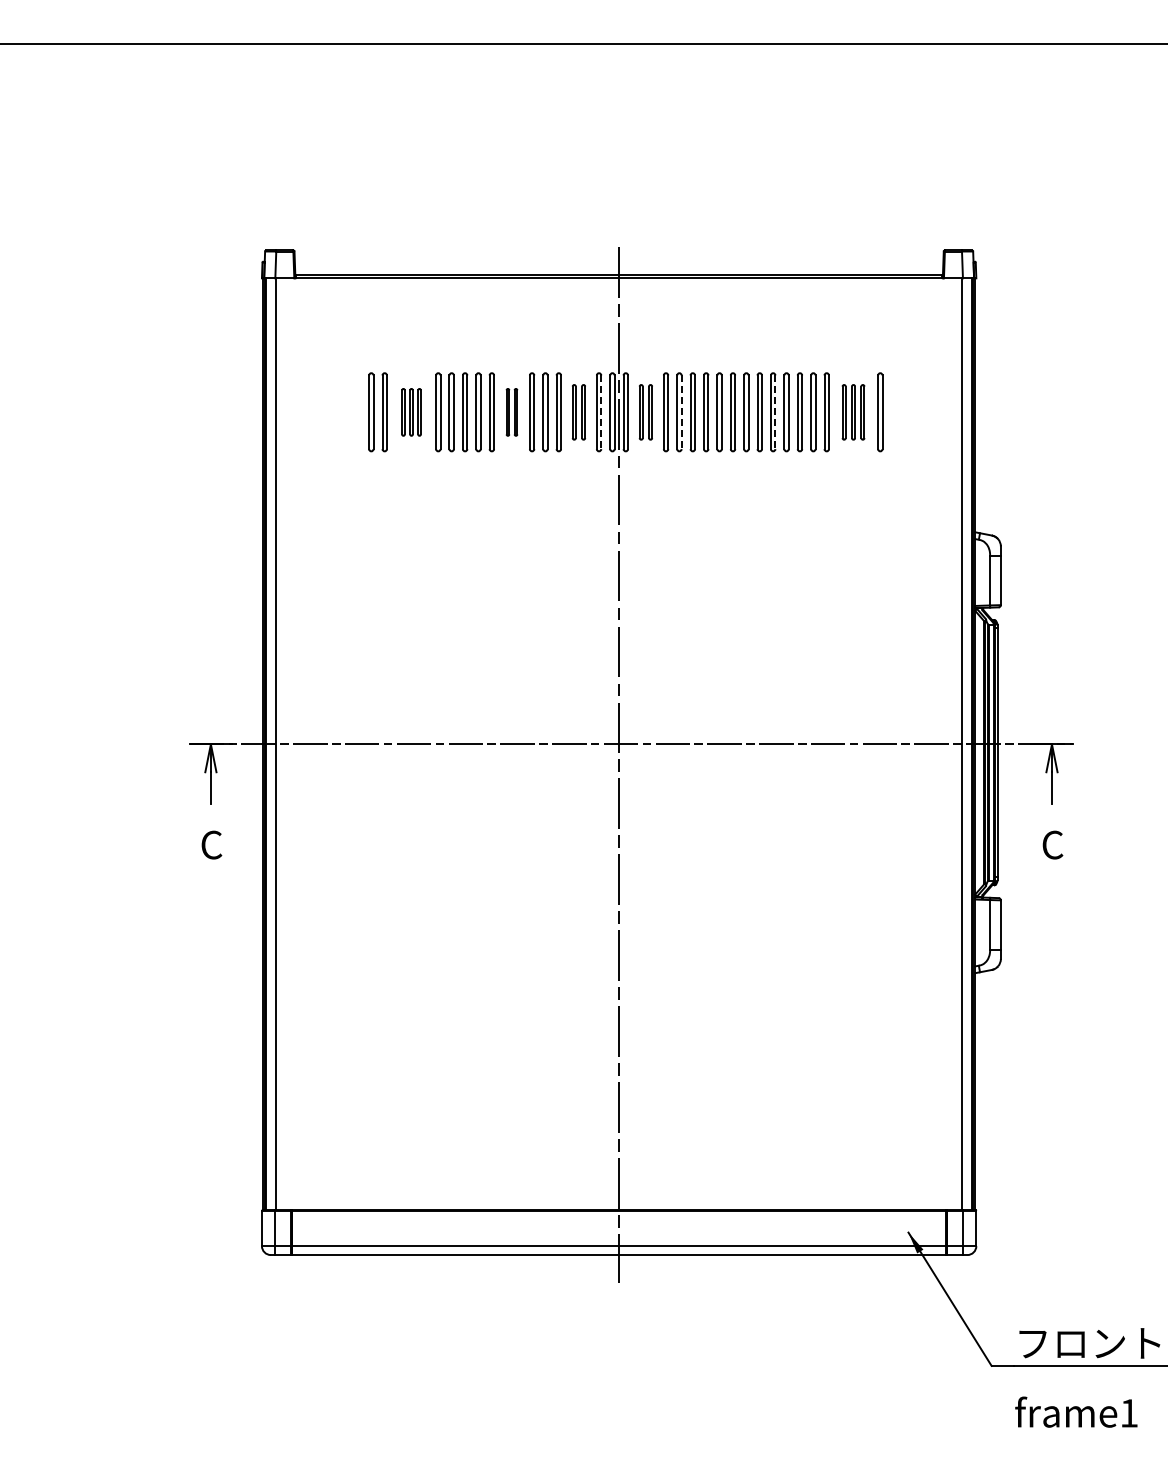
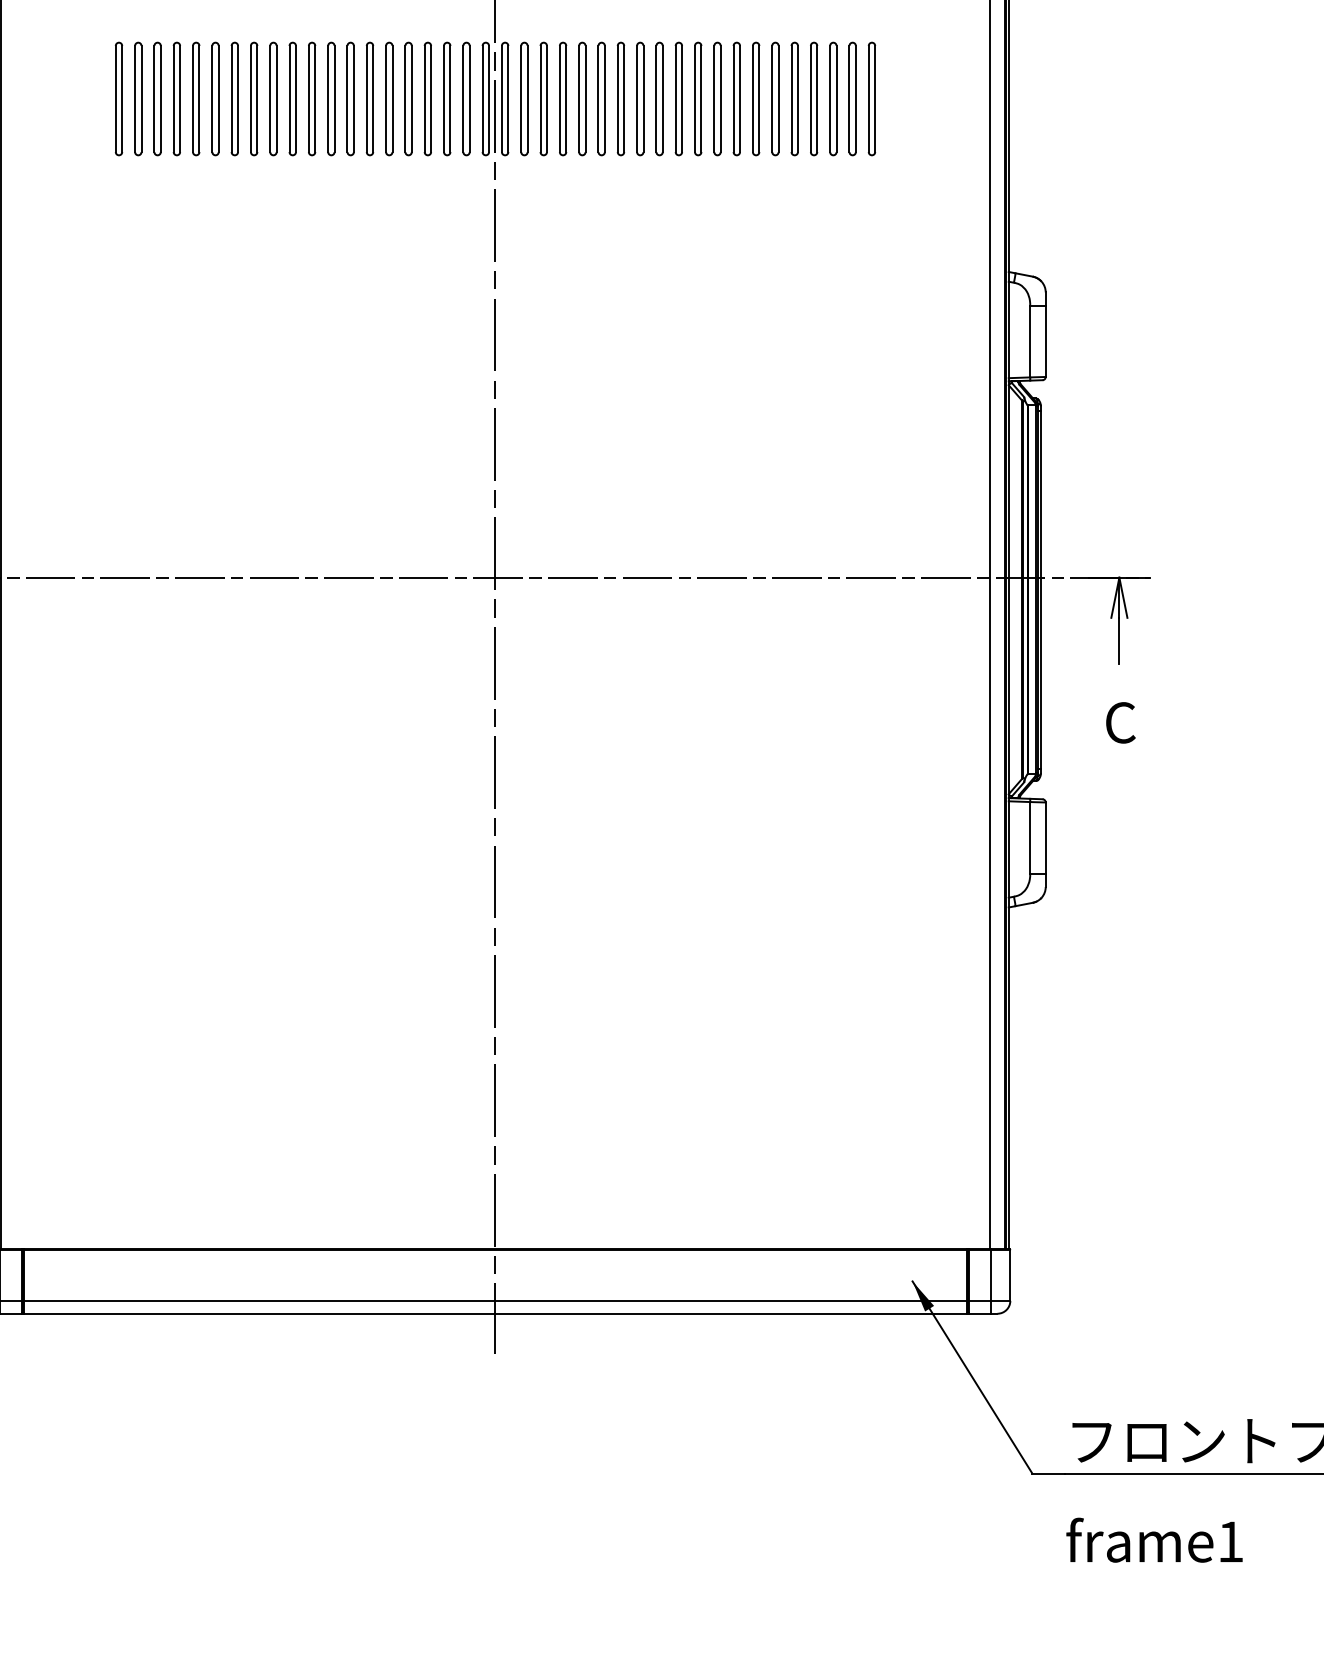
part: (357, 412) -> (118, 99), added
part: (411, 412) -> (196, 99), size x1.67
part: (511, 412) -> (340, 99), size x1.67
part: (578, 412) -> (436, 99), size x1.43
line: (601, 412) -> (470, 99), dashed -> solid
part: (645, 412) -> (533, 99), size x1.43
line: (681, 412) -> (585, 99), dashed -> solid
line: (775, 412) -> (720, 99), dashed -> solid
part: (853, 412) -> (833, 99), size x1.43

